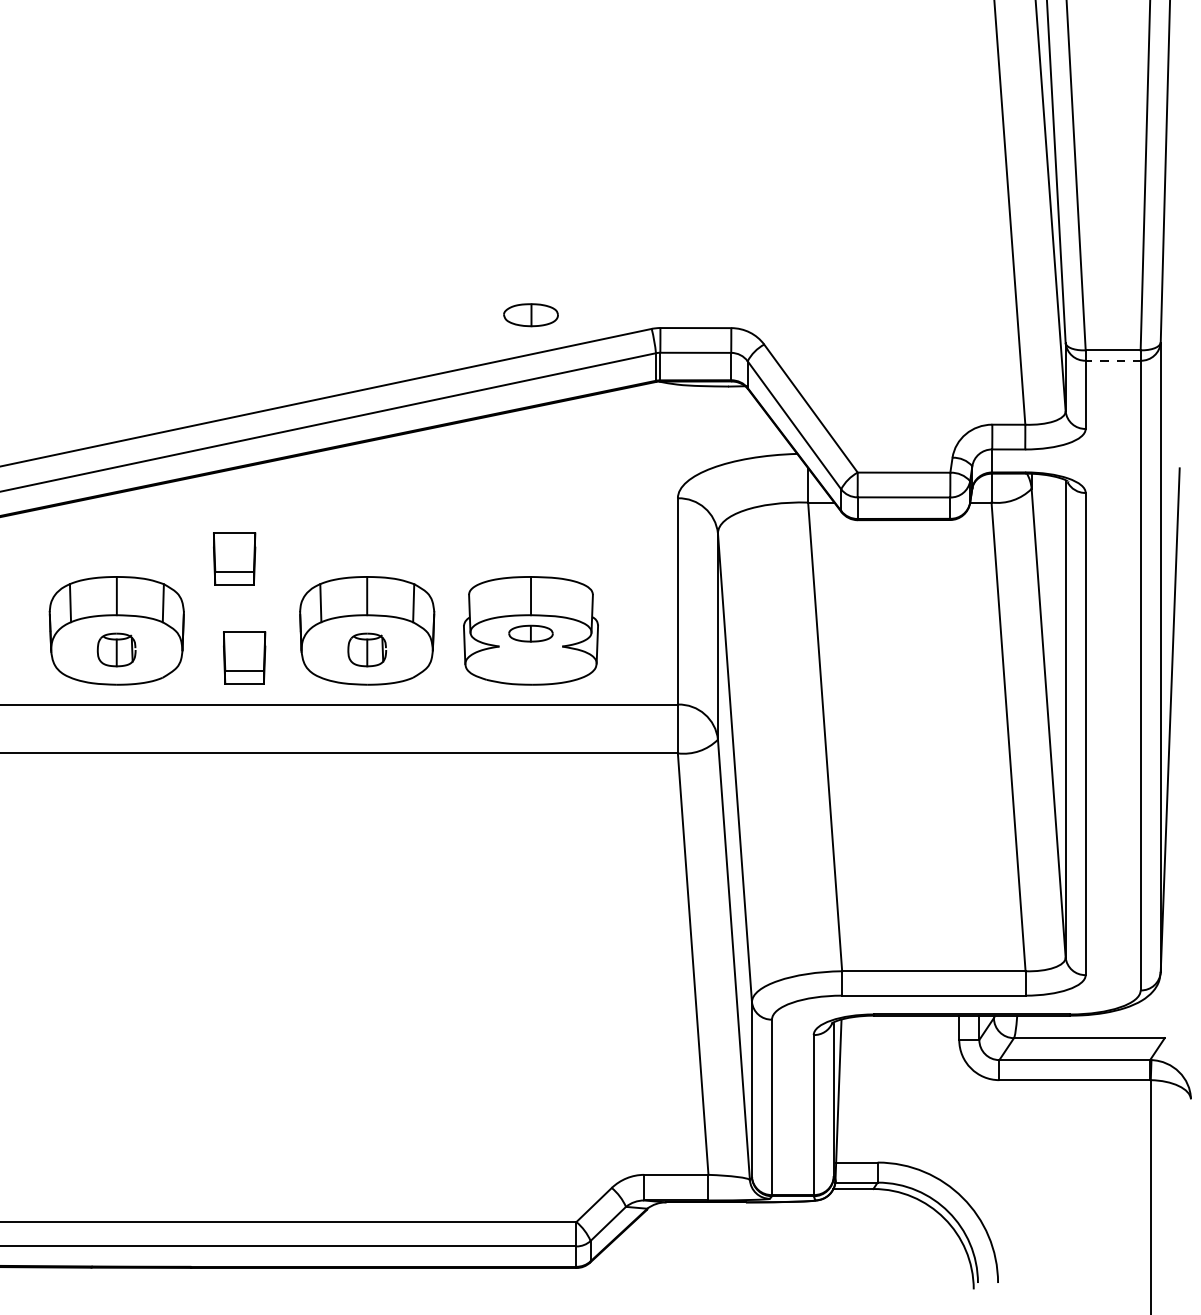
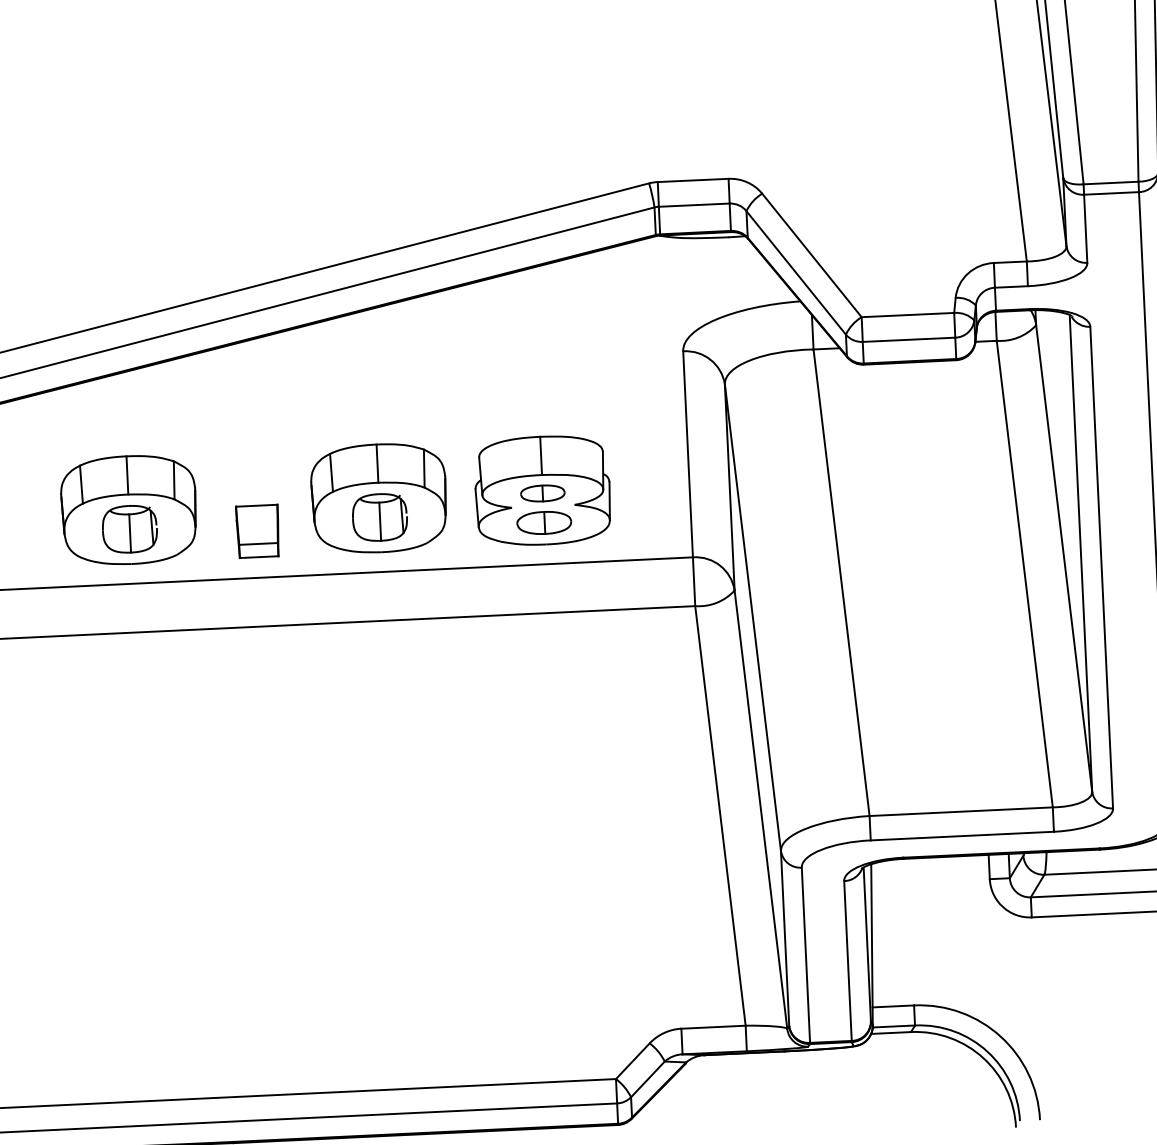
part: (530, 315) -> (543, 523), moved
line: (1112, 360) -> (1110, 193), dashed -> solid
part: (234, 558) -> (243, 432), removed
part: (116, 649) -> (129, 528), size x1.43
part: (367, 649) -> (380, 516), size x1.43

